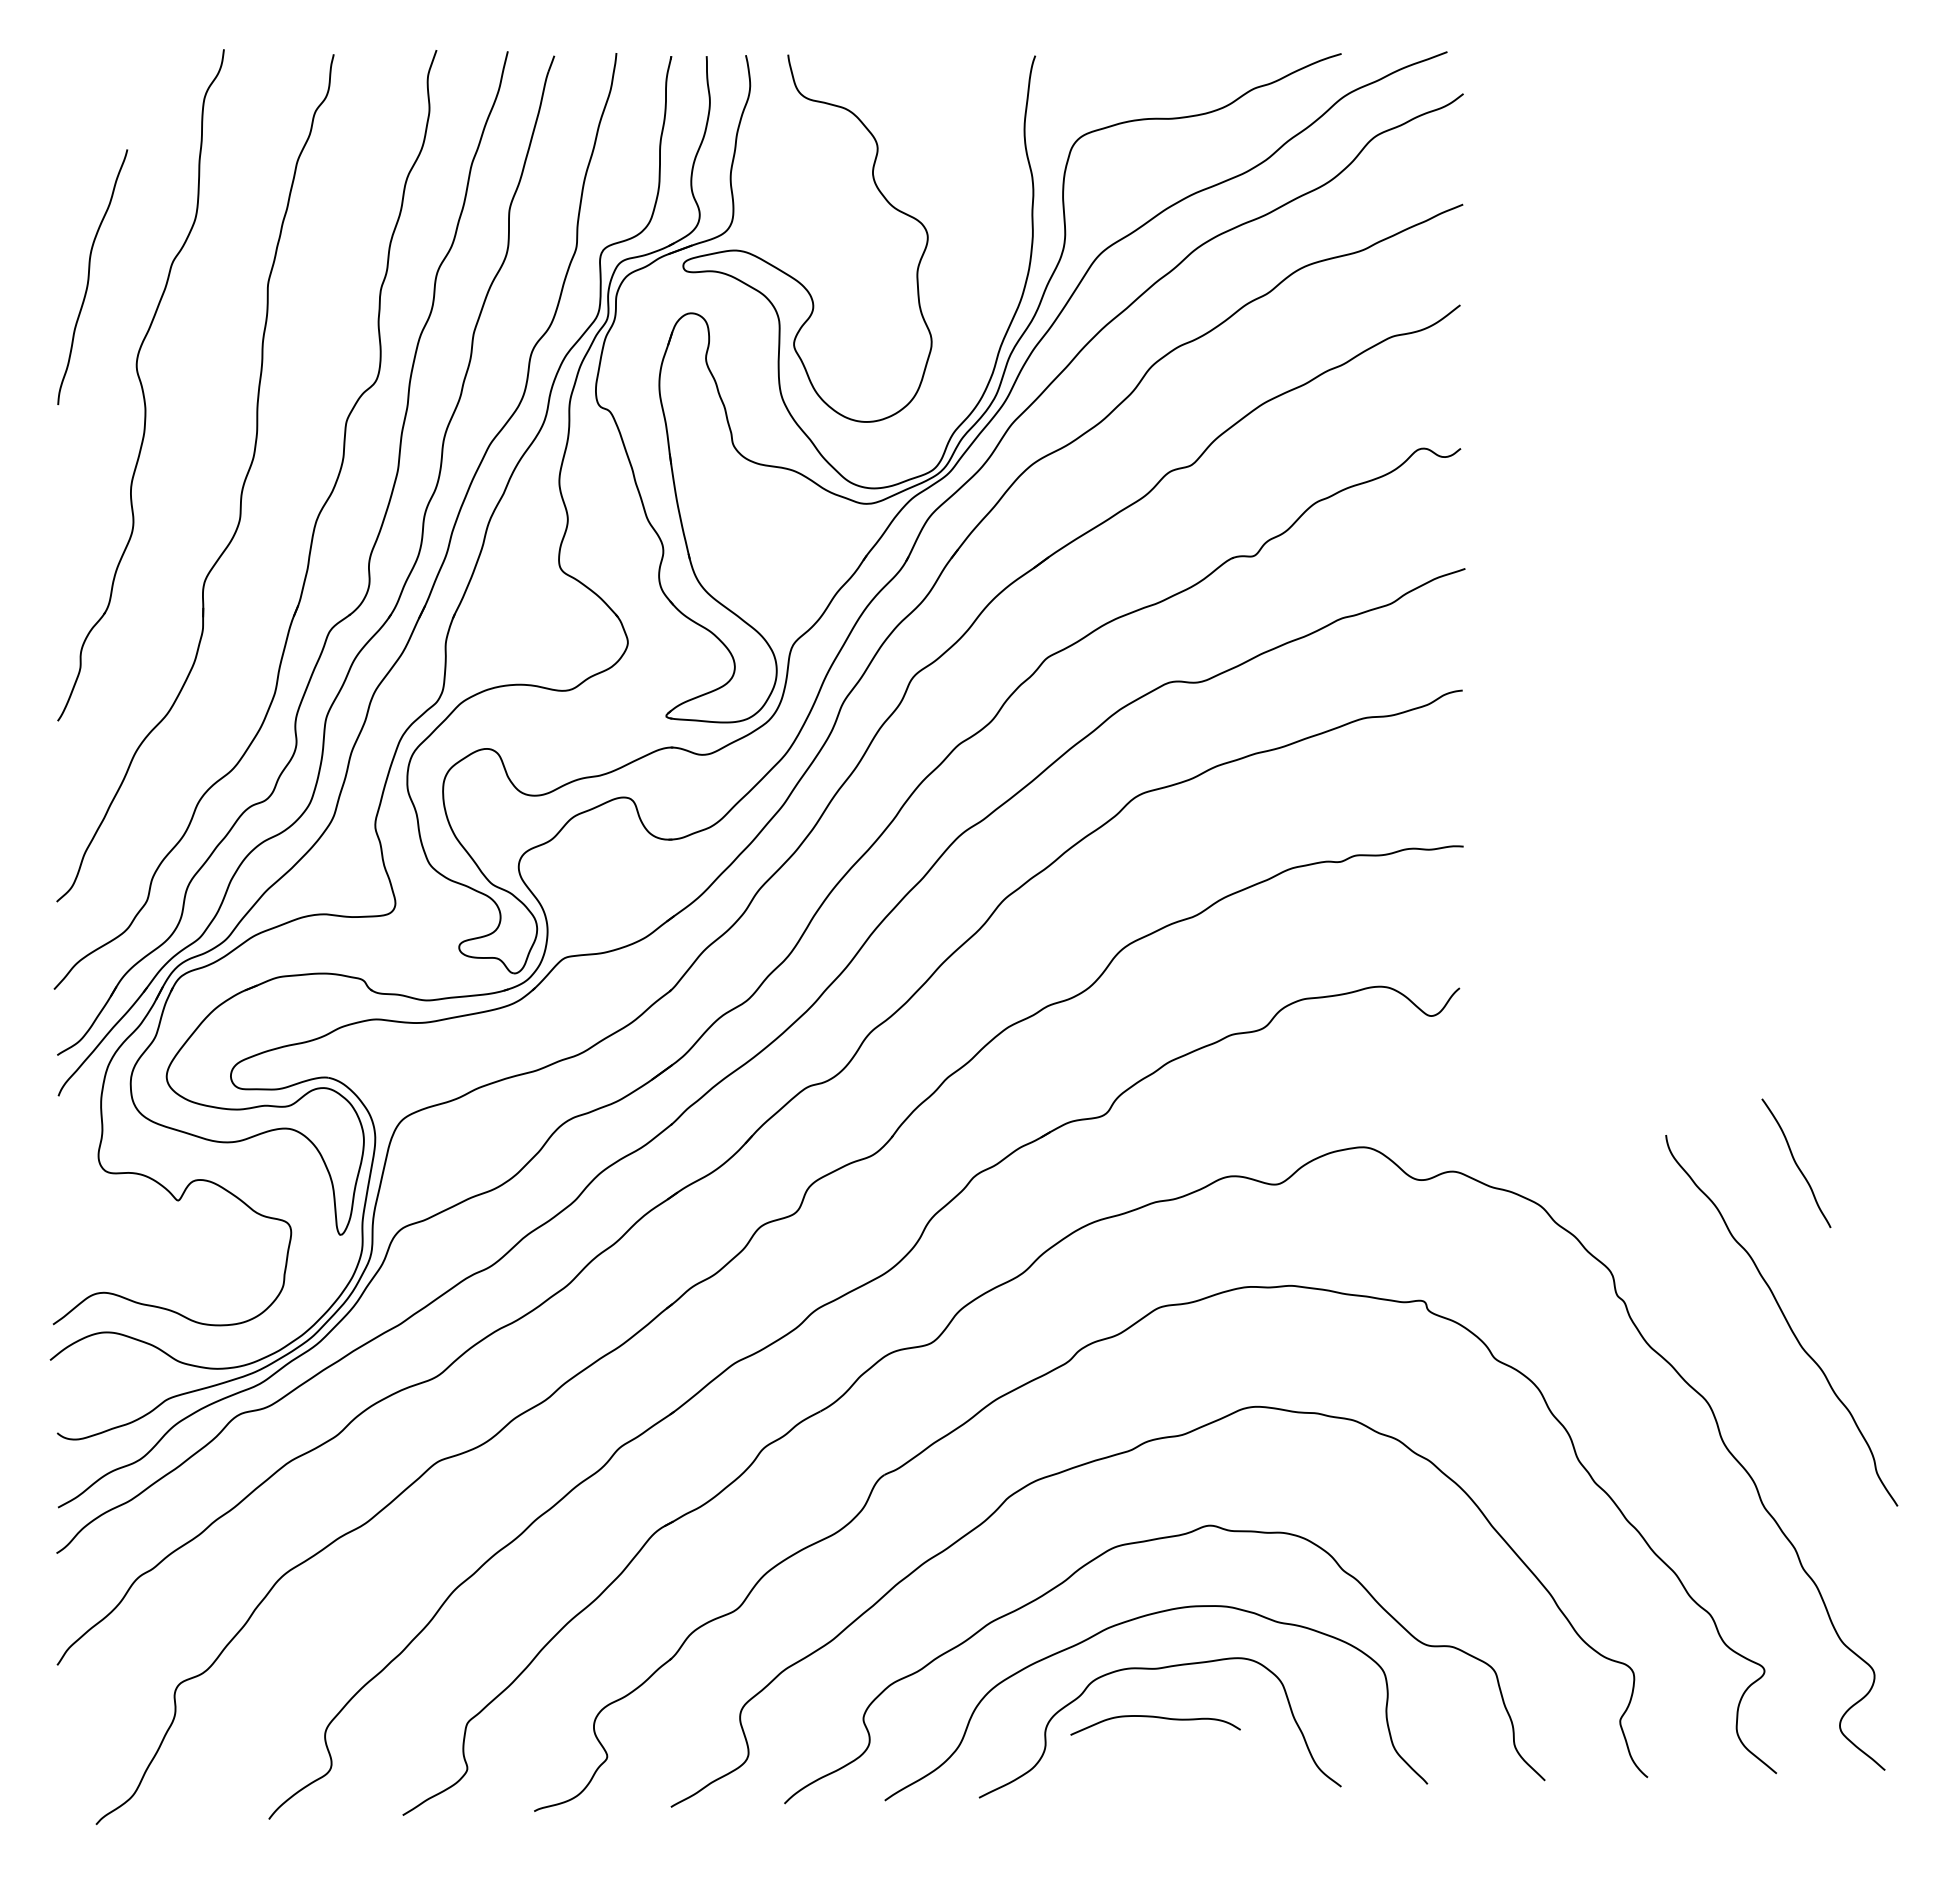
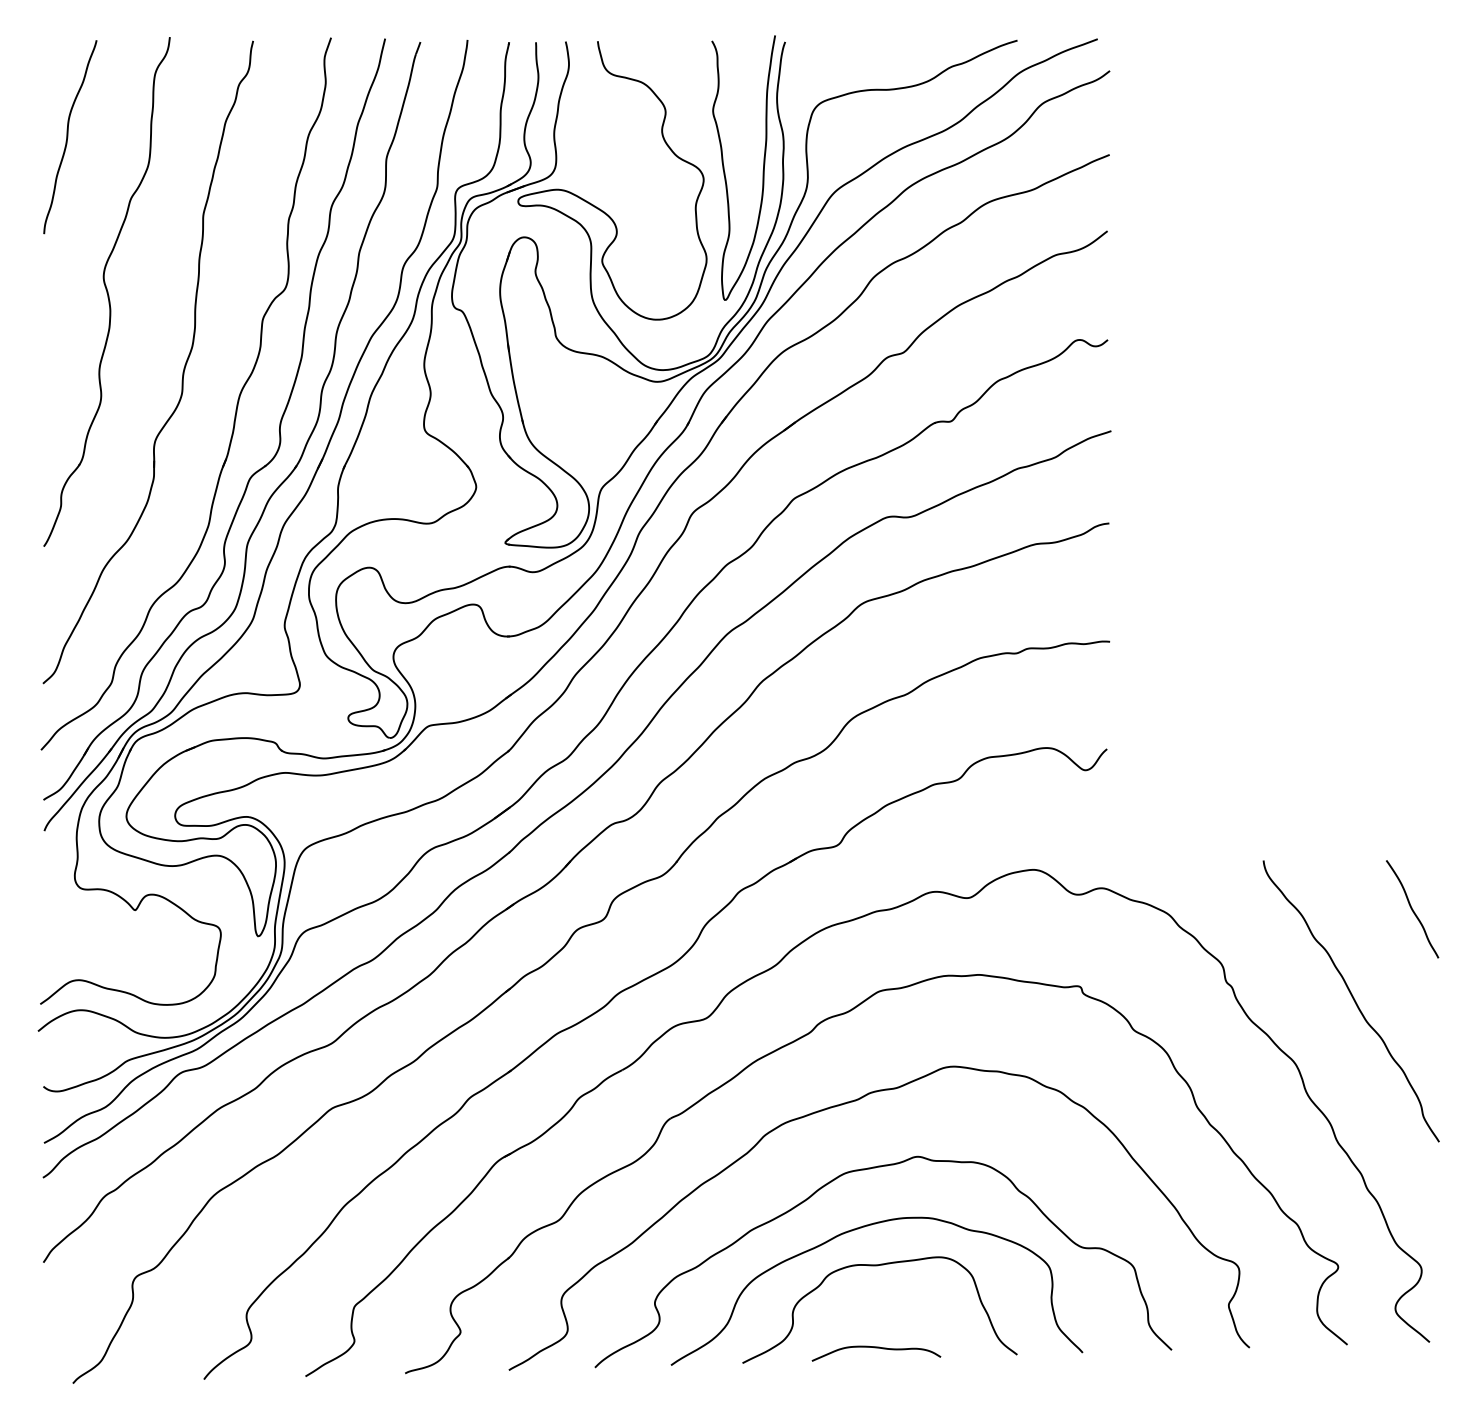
curve: (955, 223) -> (724, 169), added
curve: (89, 277) -> (67, 137), moved
curve: (1796, 1163) -> (1412, 909), moved
curve: (1157, 1718) -> (877, 1348), moved

